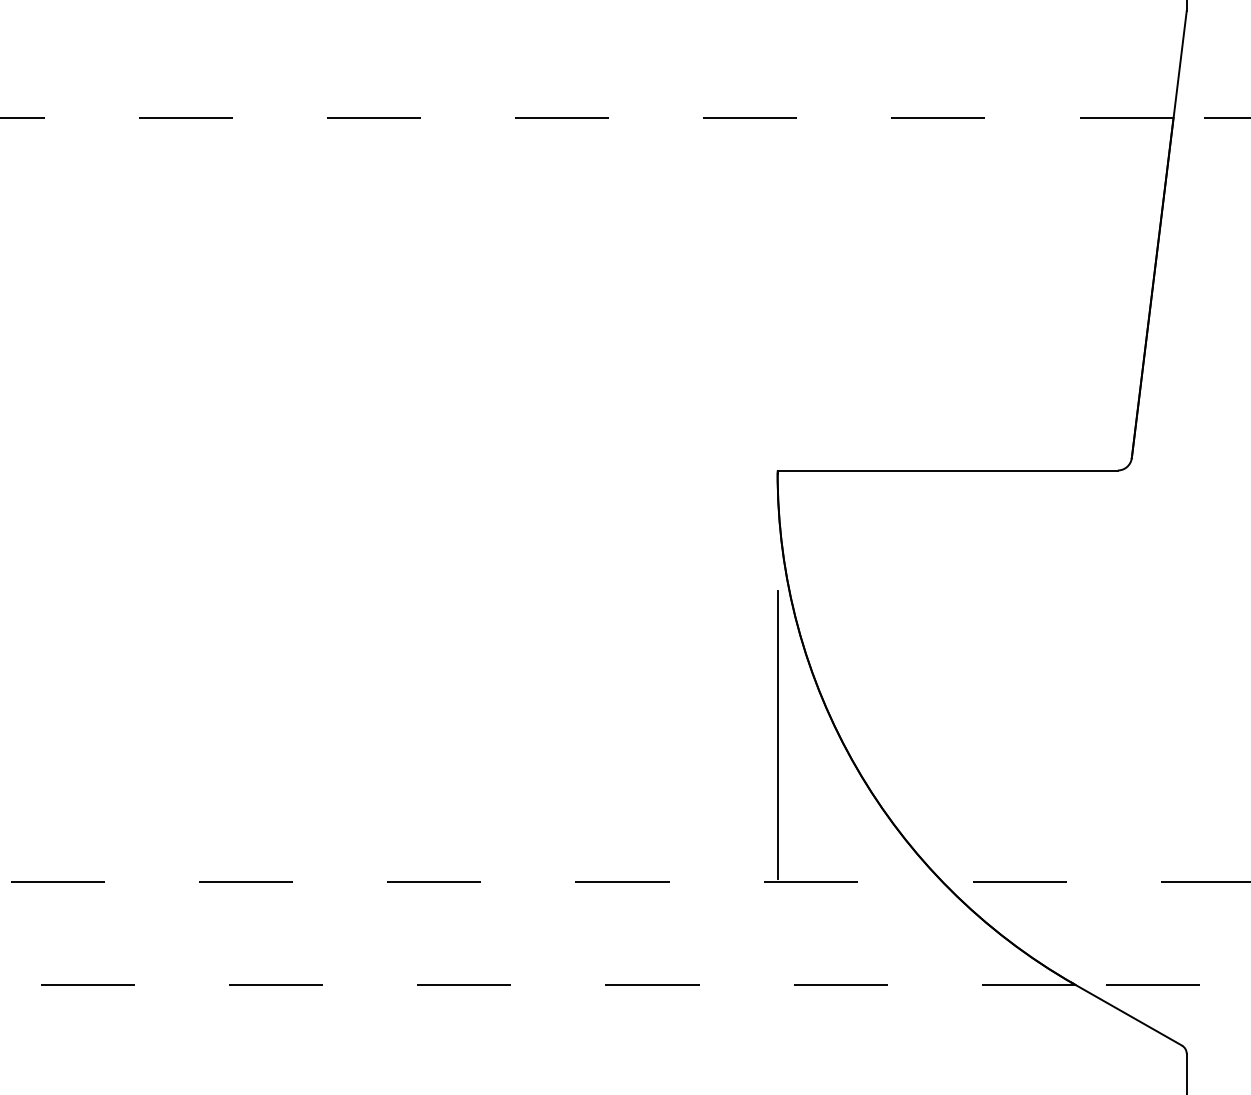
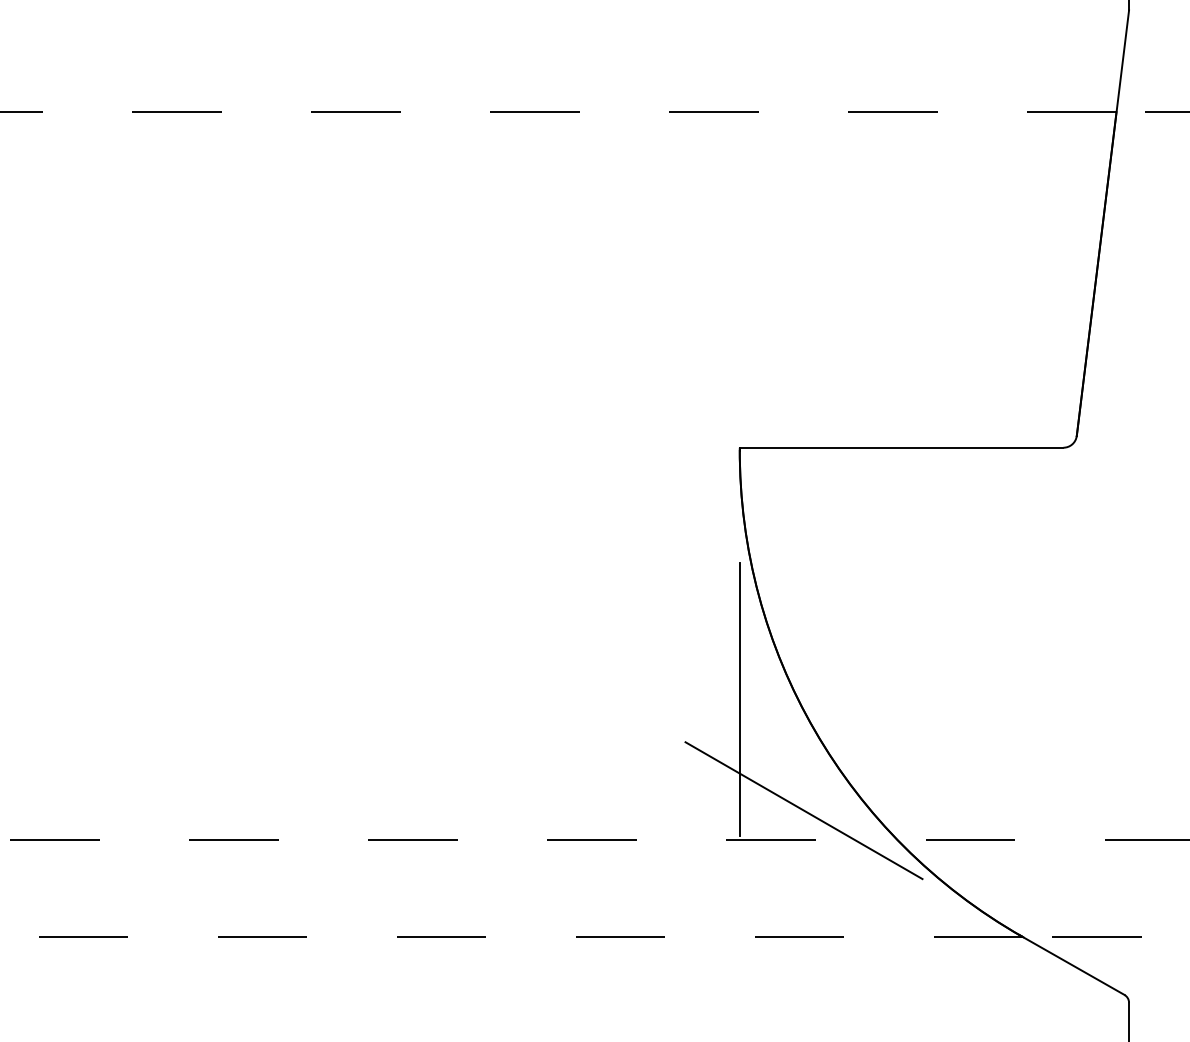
line: (844, 851) -> (803, 810), added

